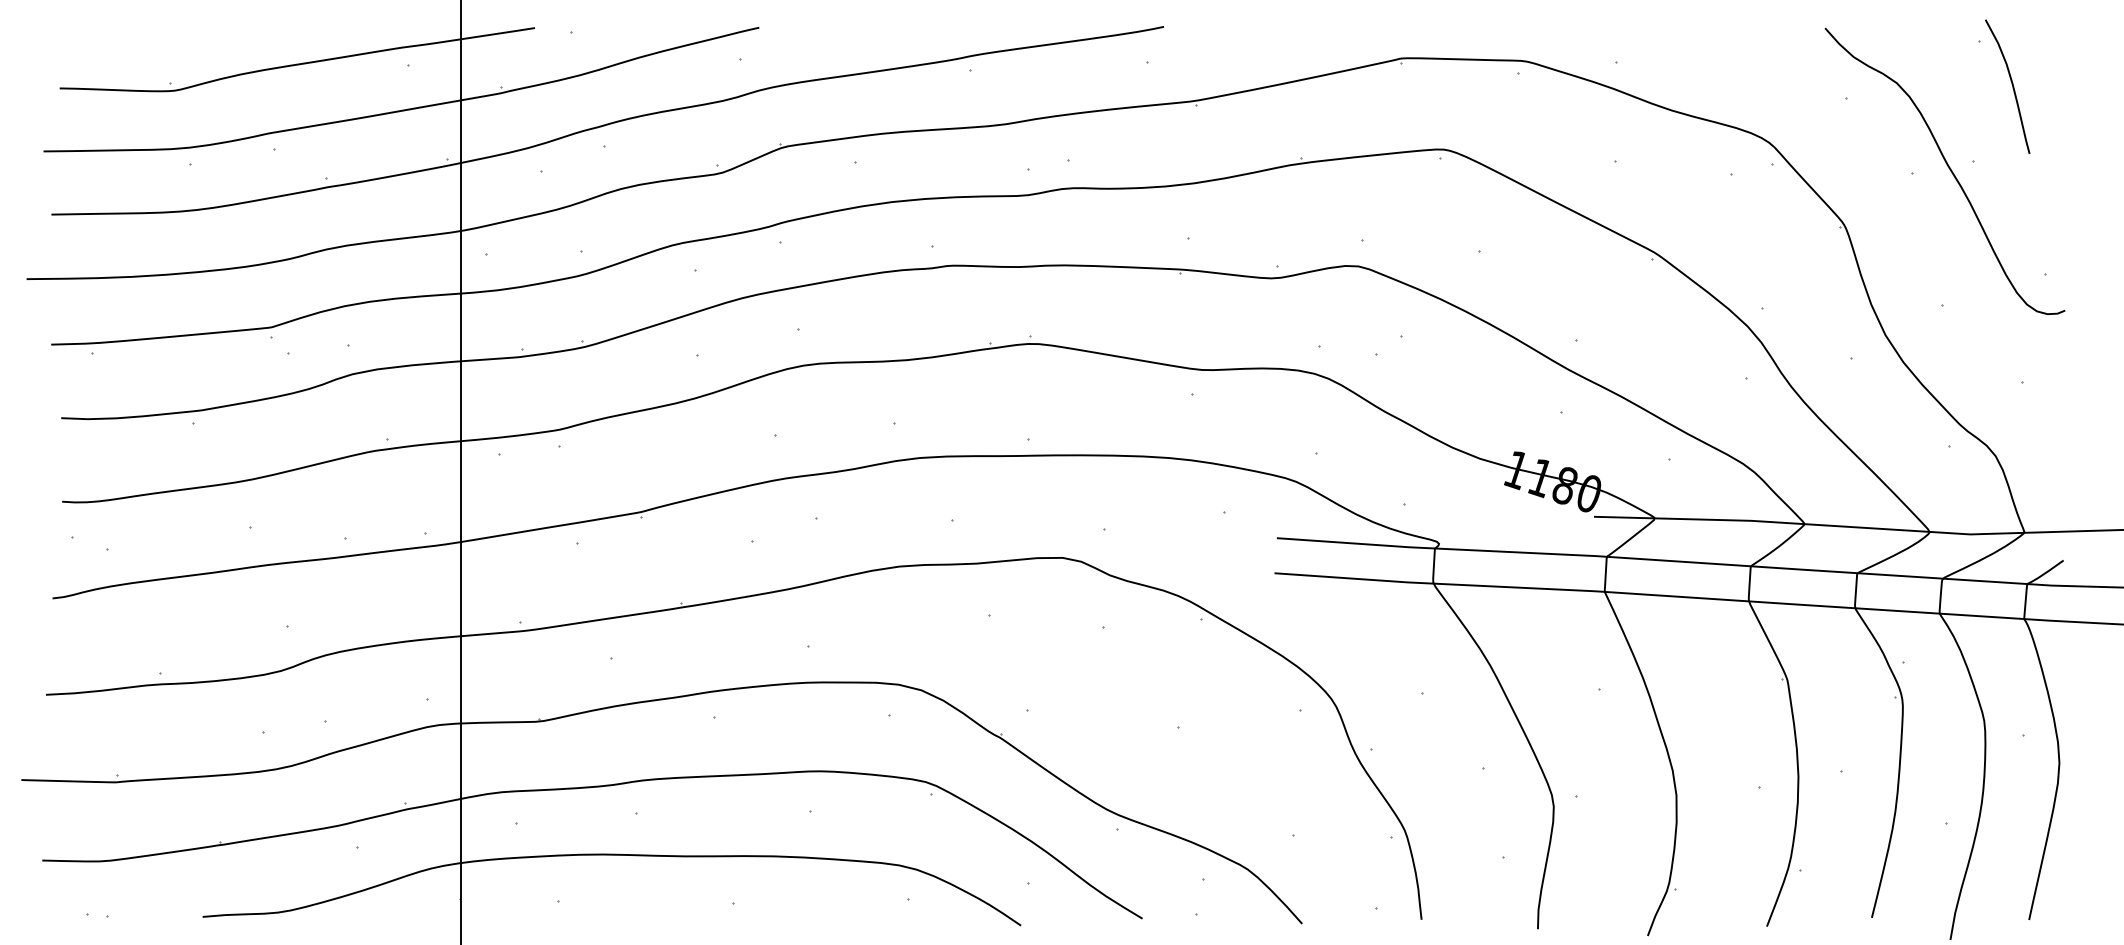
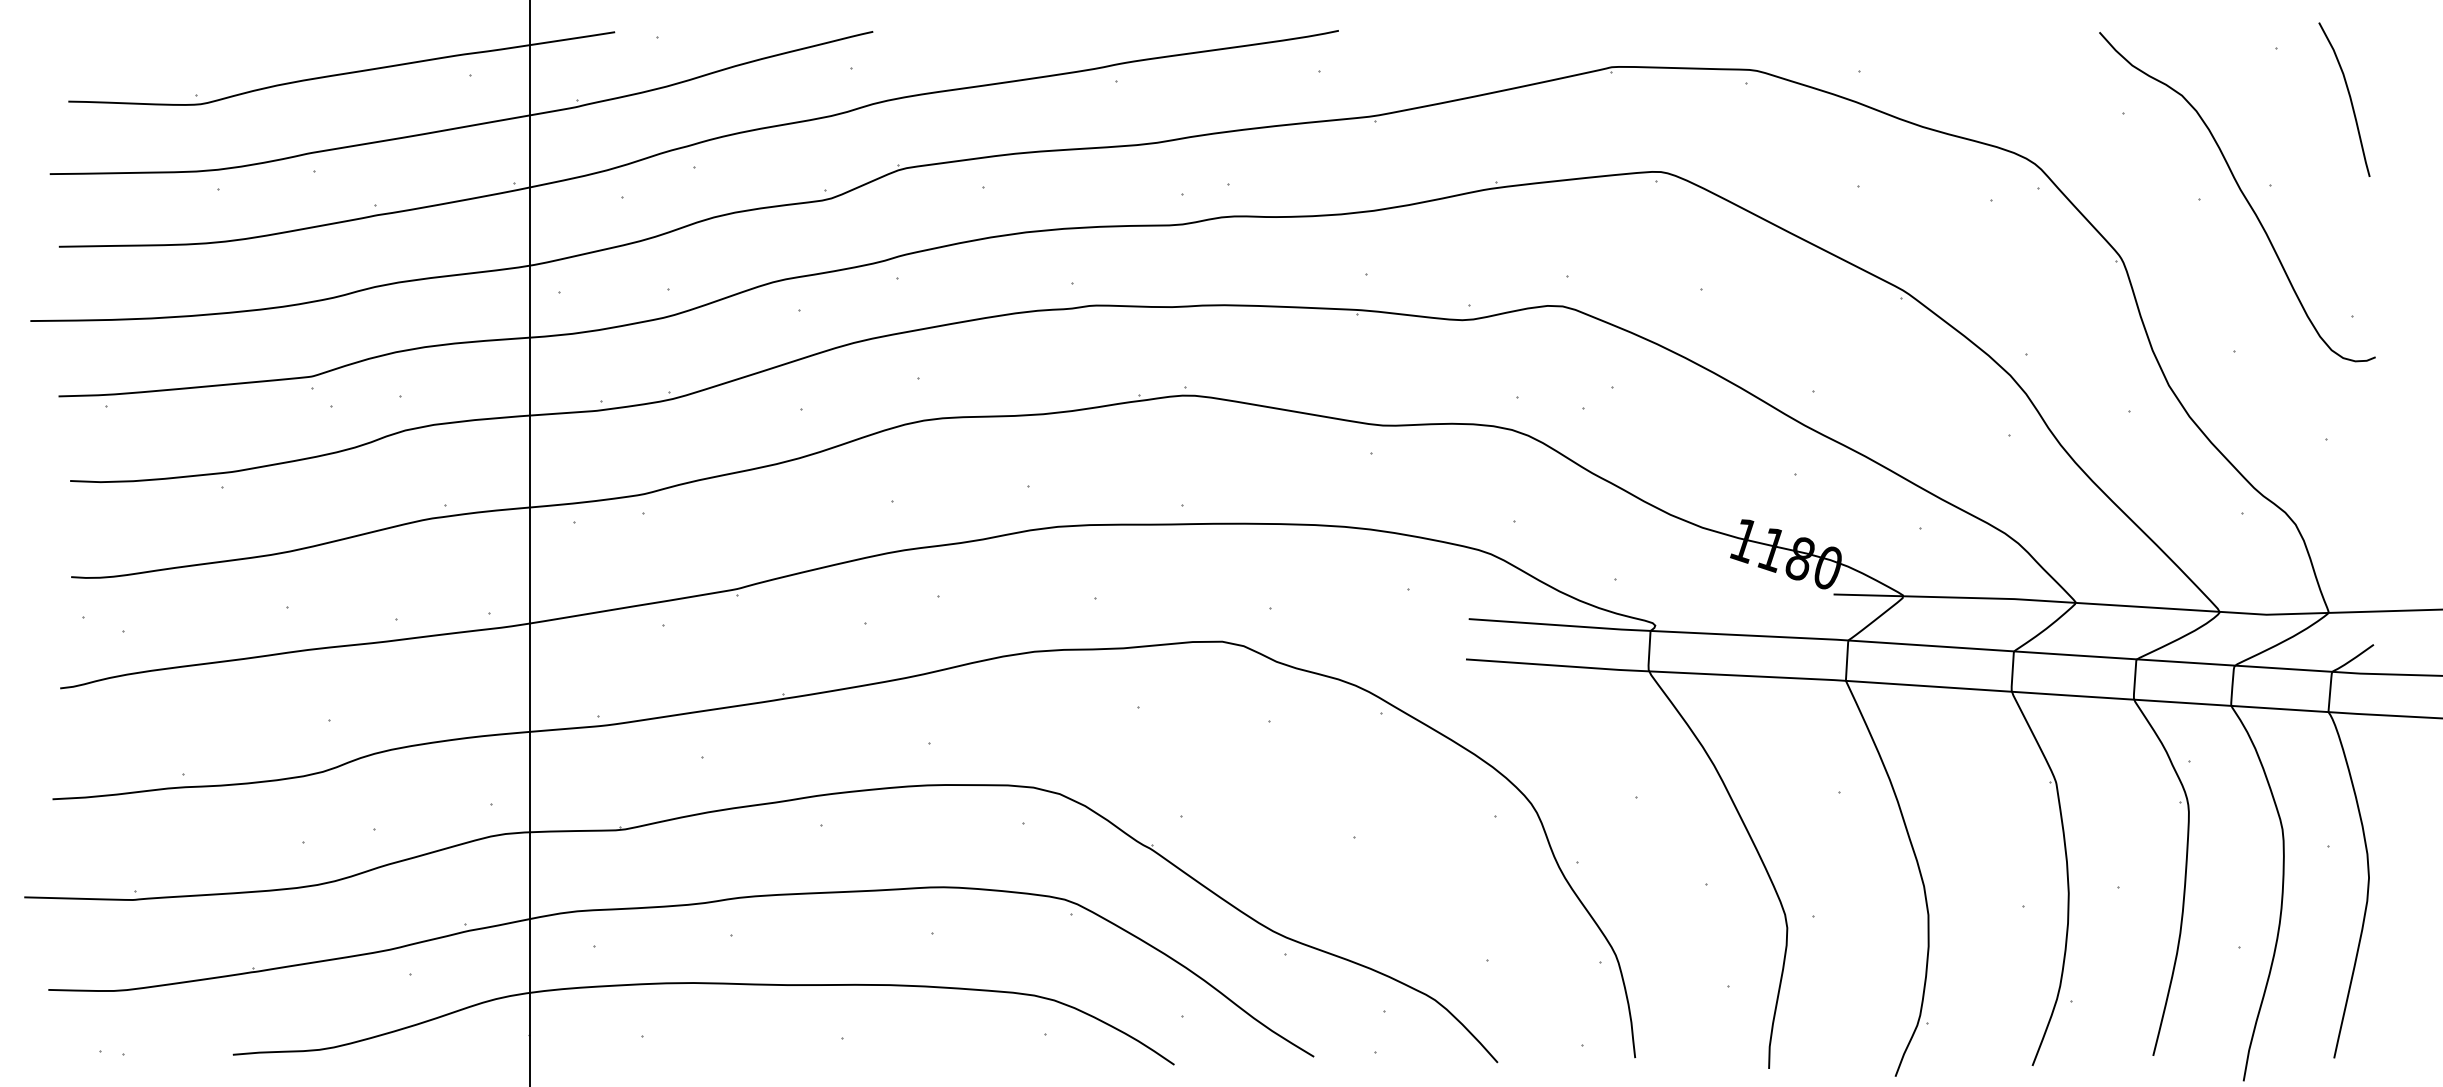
curve: (2012, 85) -> (2349, 98), moved

